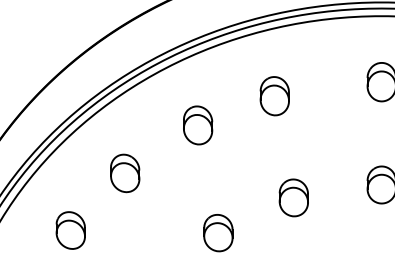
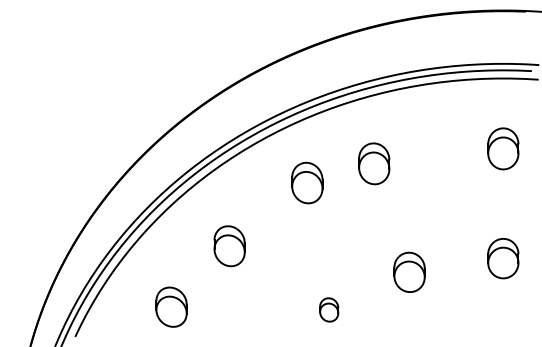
part: (275, 95) -> (374, 163), moved
part: (198, 124) -> (307, 182), moved
part: (218, 232) -> (329, 309), size x0.6

